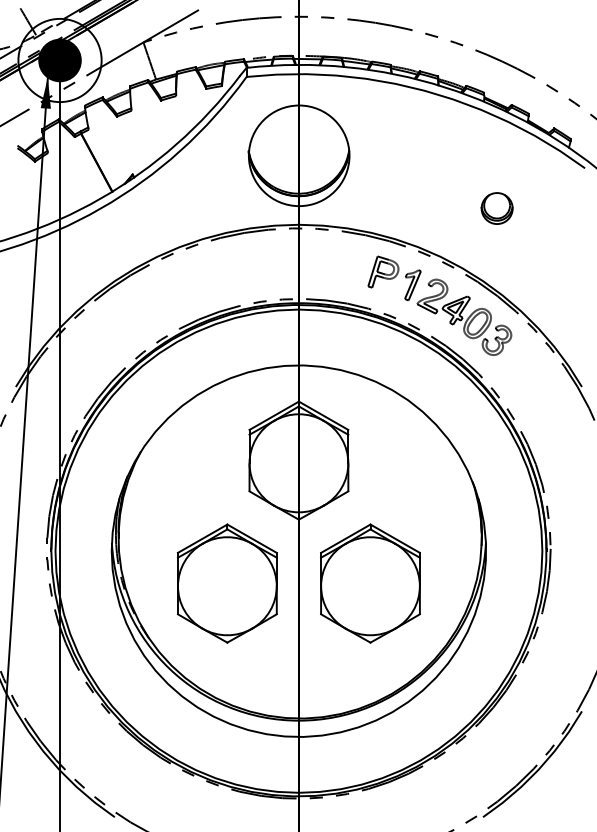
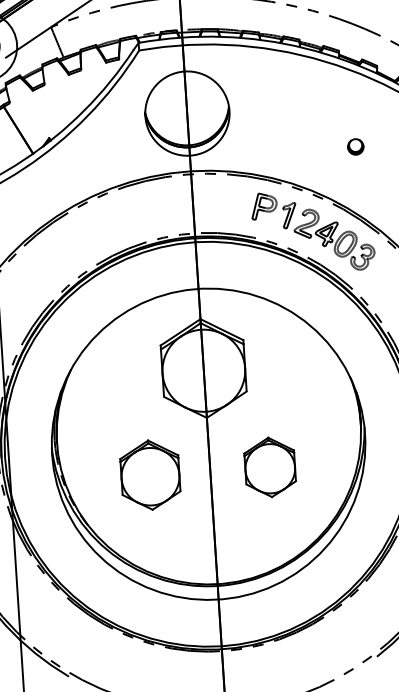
part: (496, 208) -> (355, 146), size x0.6
part: (226, 583) -> (149, 475), size x0.7
part: (370, 583) -> (270, 467), size x0.6

